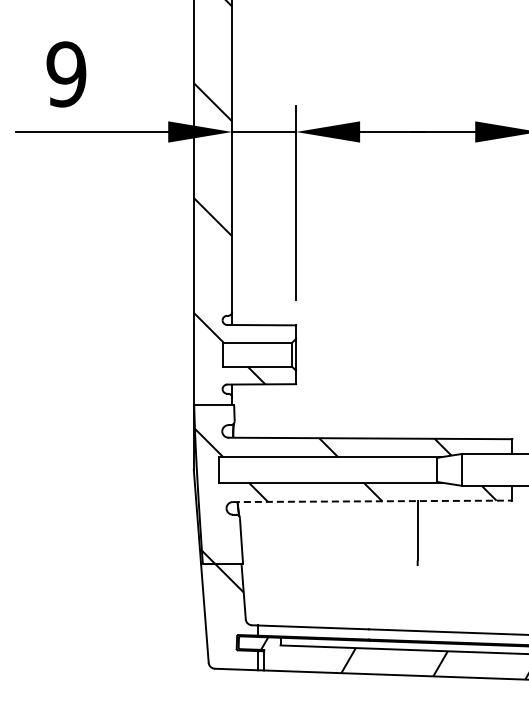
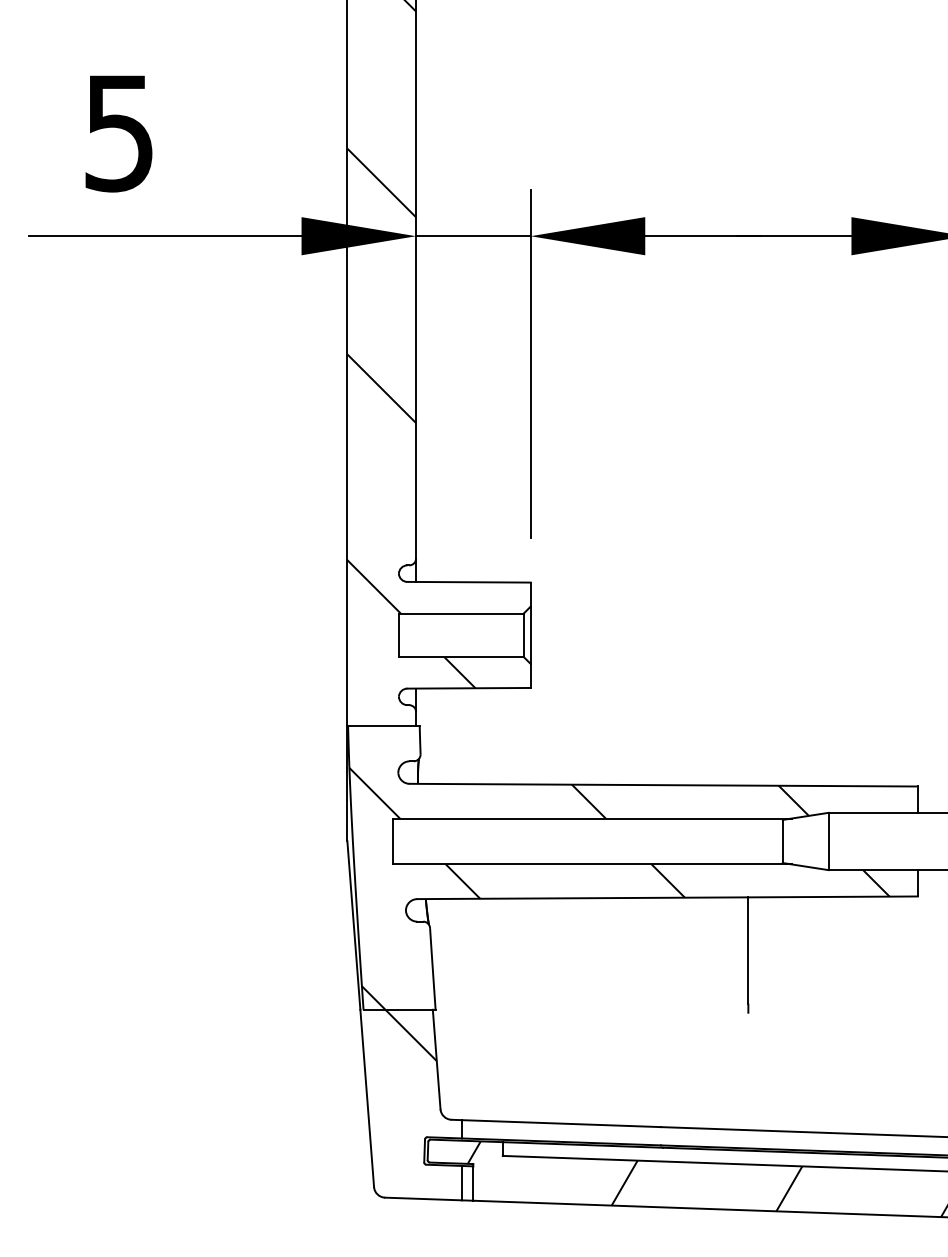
text: (66, 74) -> (119, 133), 9 -> 5
line: (372, 501) -> (667, 898), dashed -> solid

